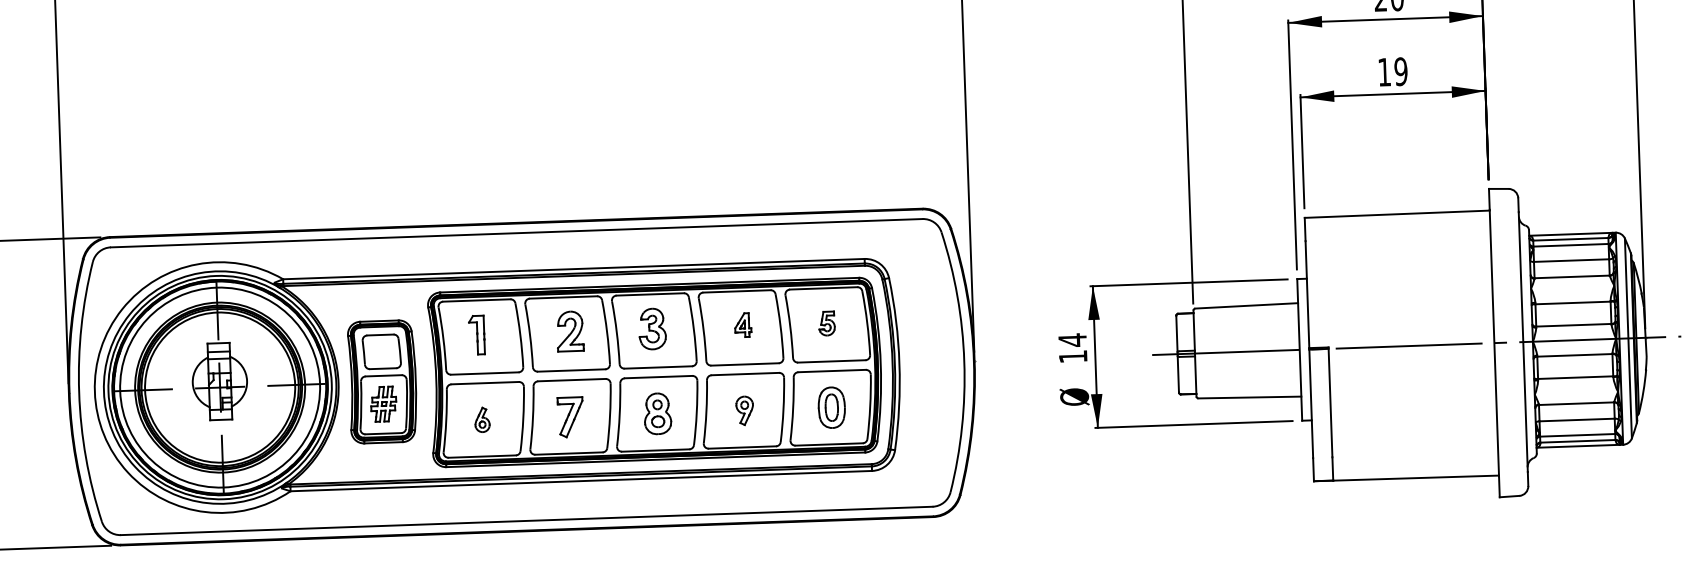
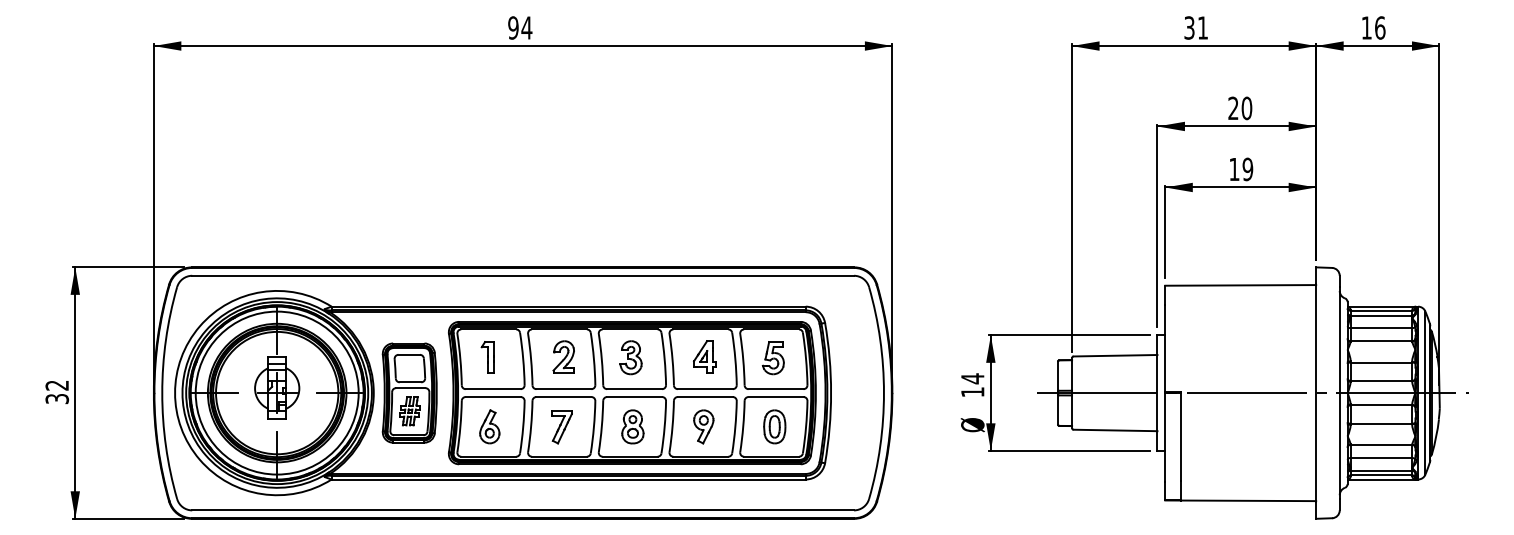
part: (826, 323) -> (772, 358), size x1.67
part: (742, 324) -> (704, 356), size x1.67
part: (744, 410) -> (703, 426), size x1.43
part: (481, 419) -> (489, 426), size x1.67

